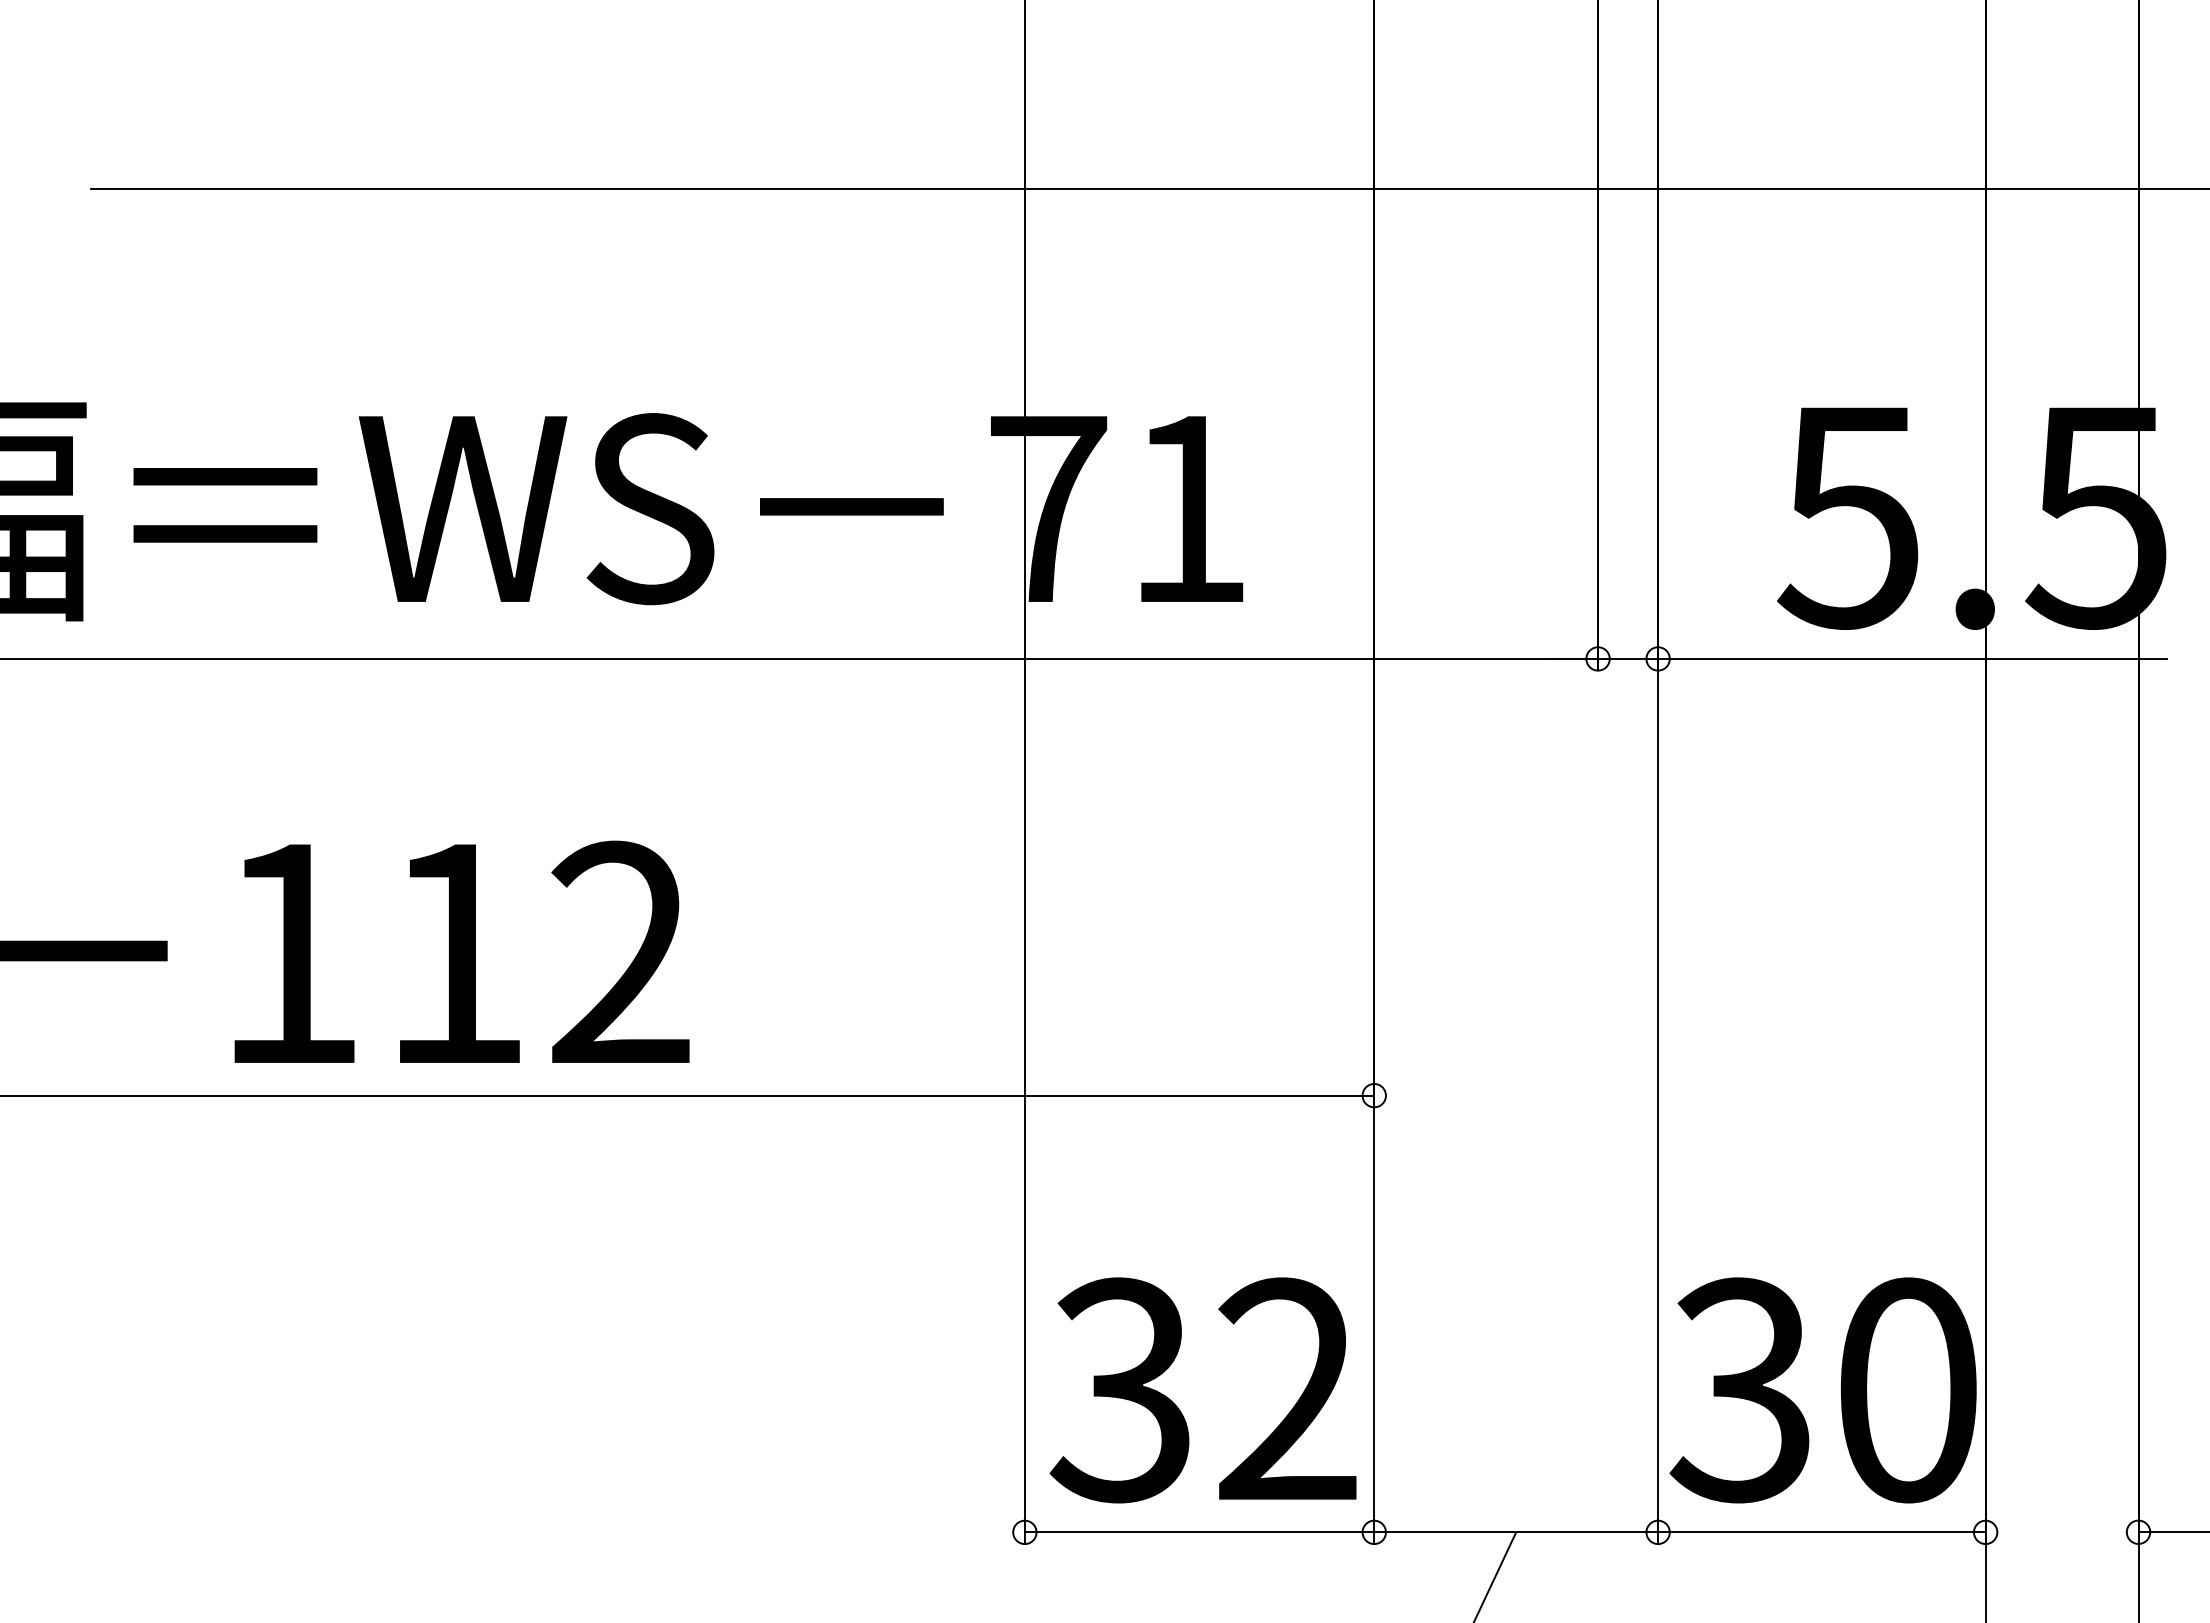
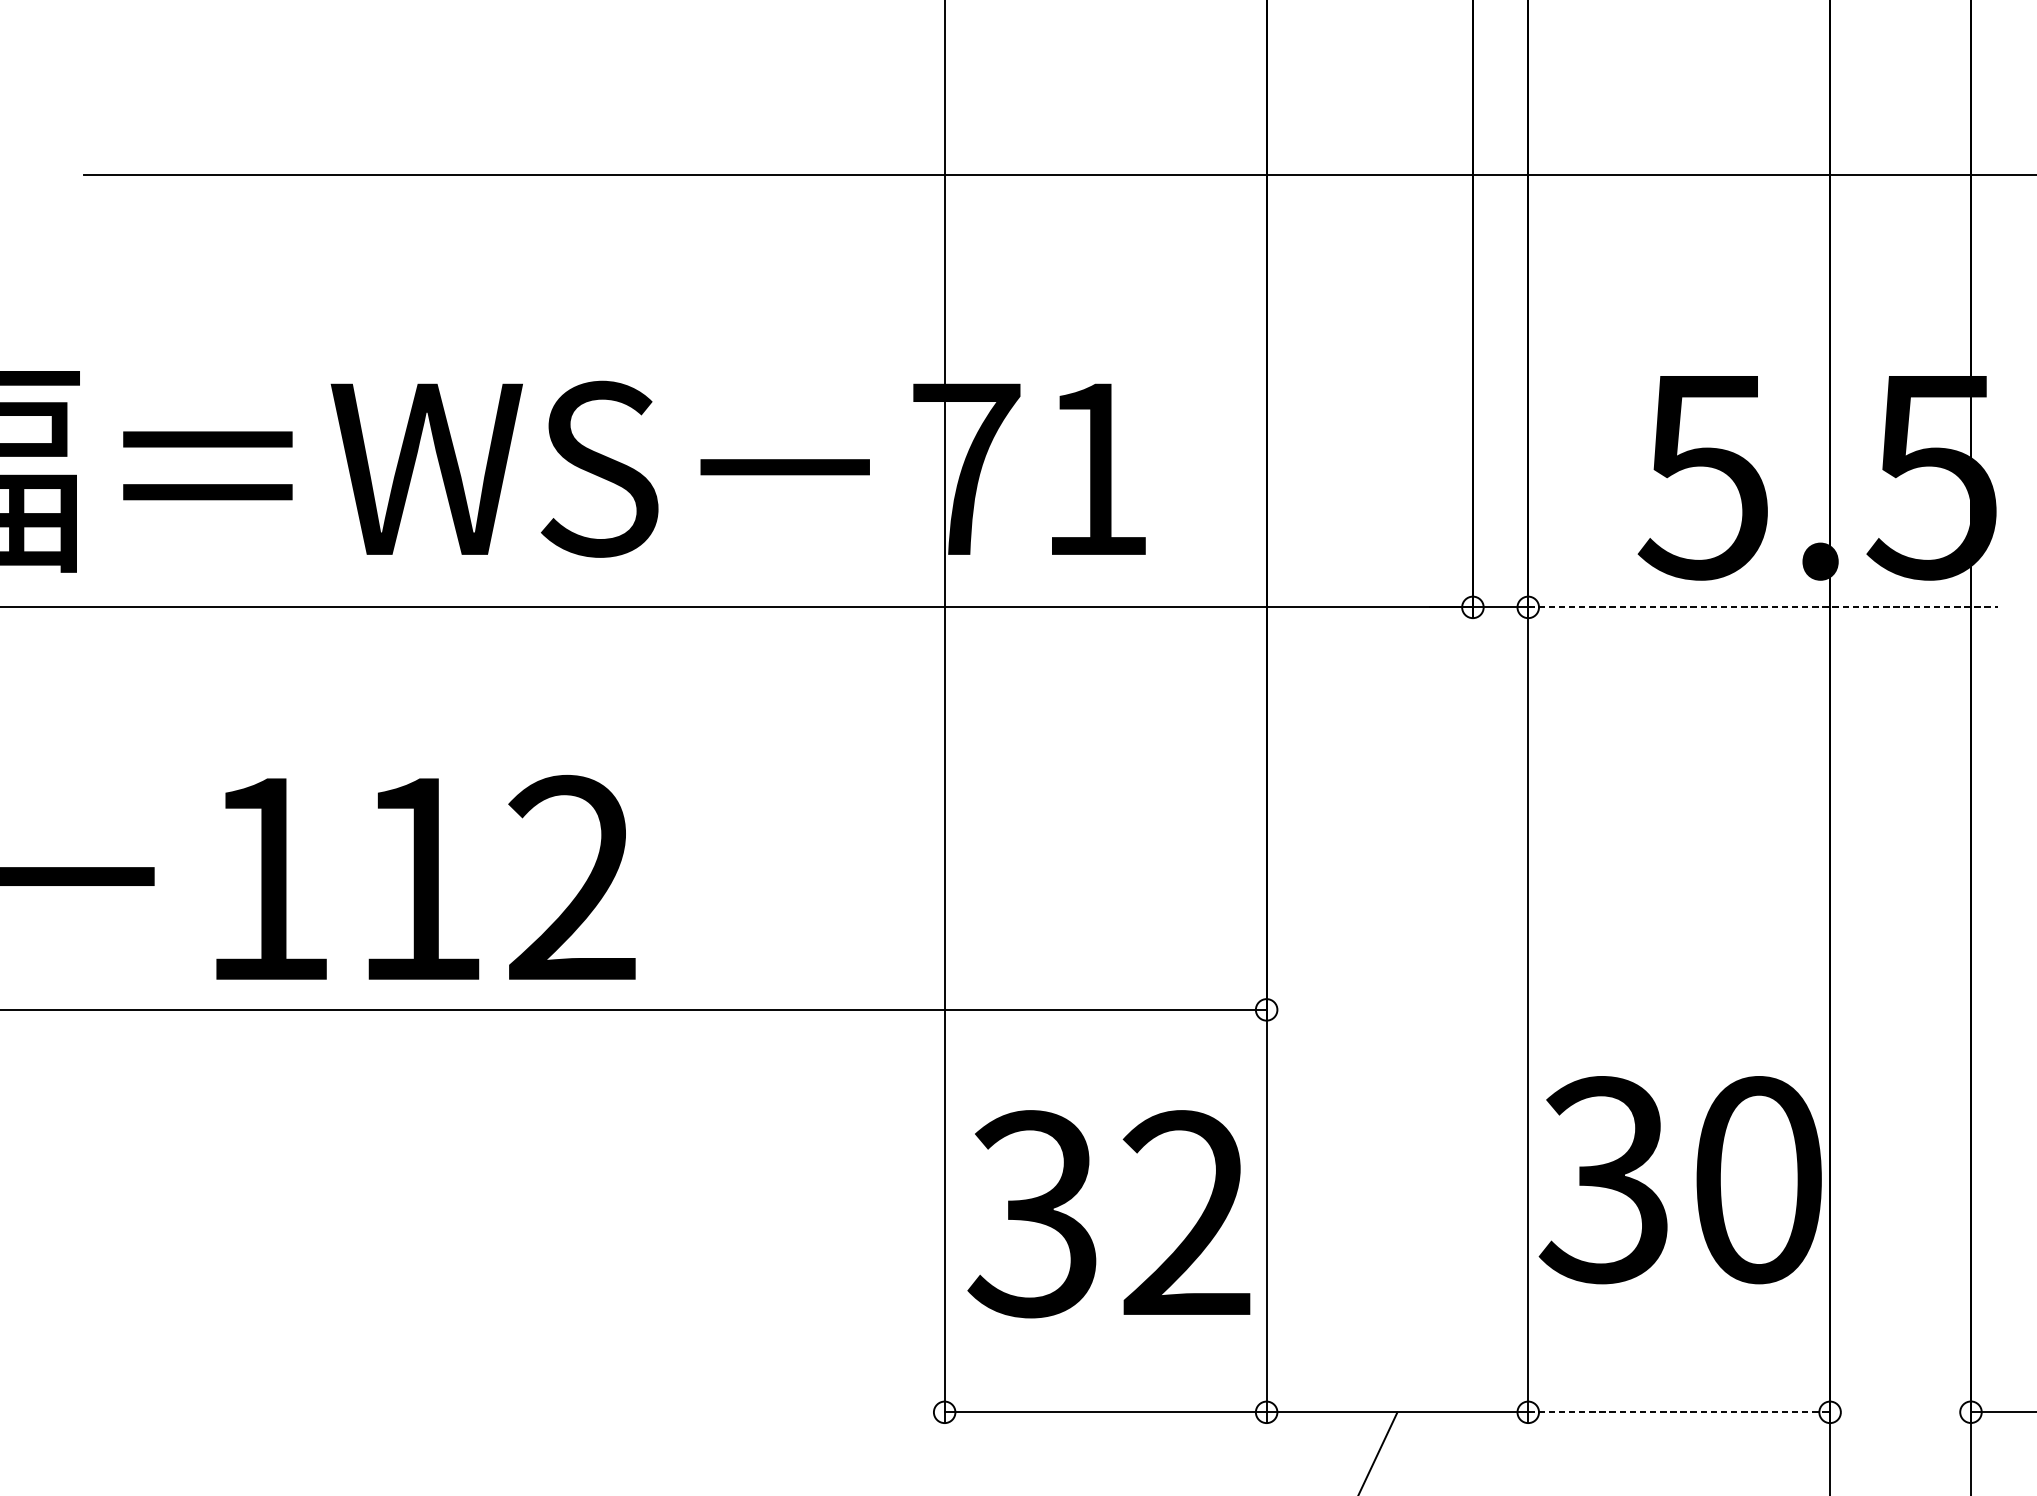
line: (1912, 658) -> (1762, 606), solid -> dashed
text: (1202, 1390) -> (1108, 1214), moved
text: (1822, 1390) -> (1679, 1180), moved
line: (1821, 1532) -> (1678, 1412), solid -> dashed

